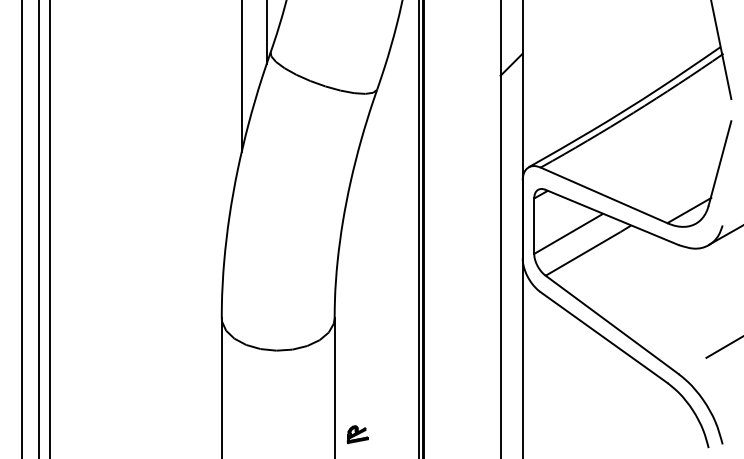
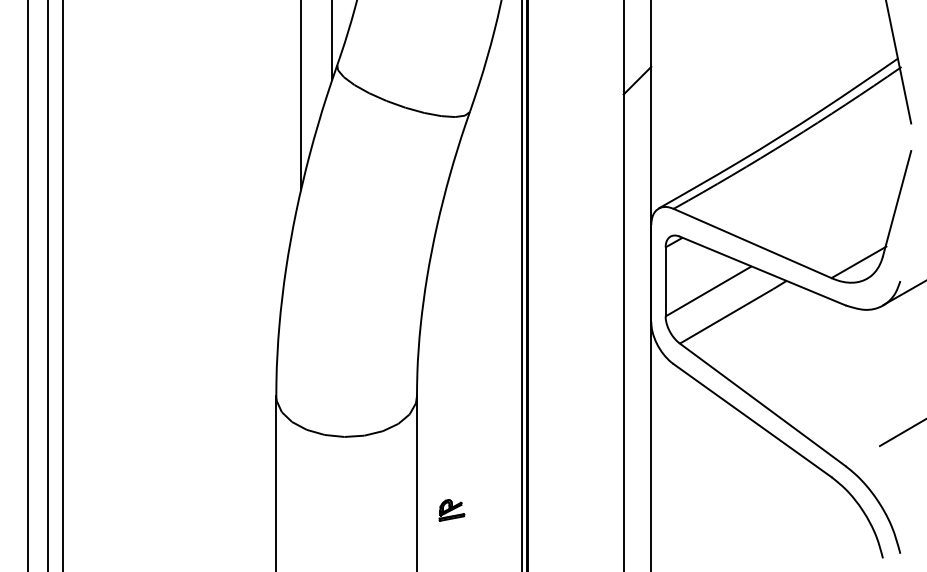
part: (357, 434) -> (451, 510), moved

